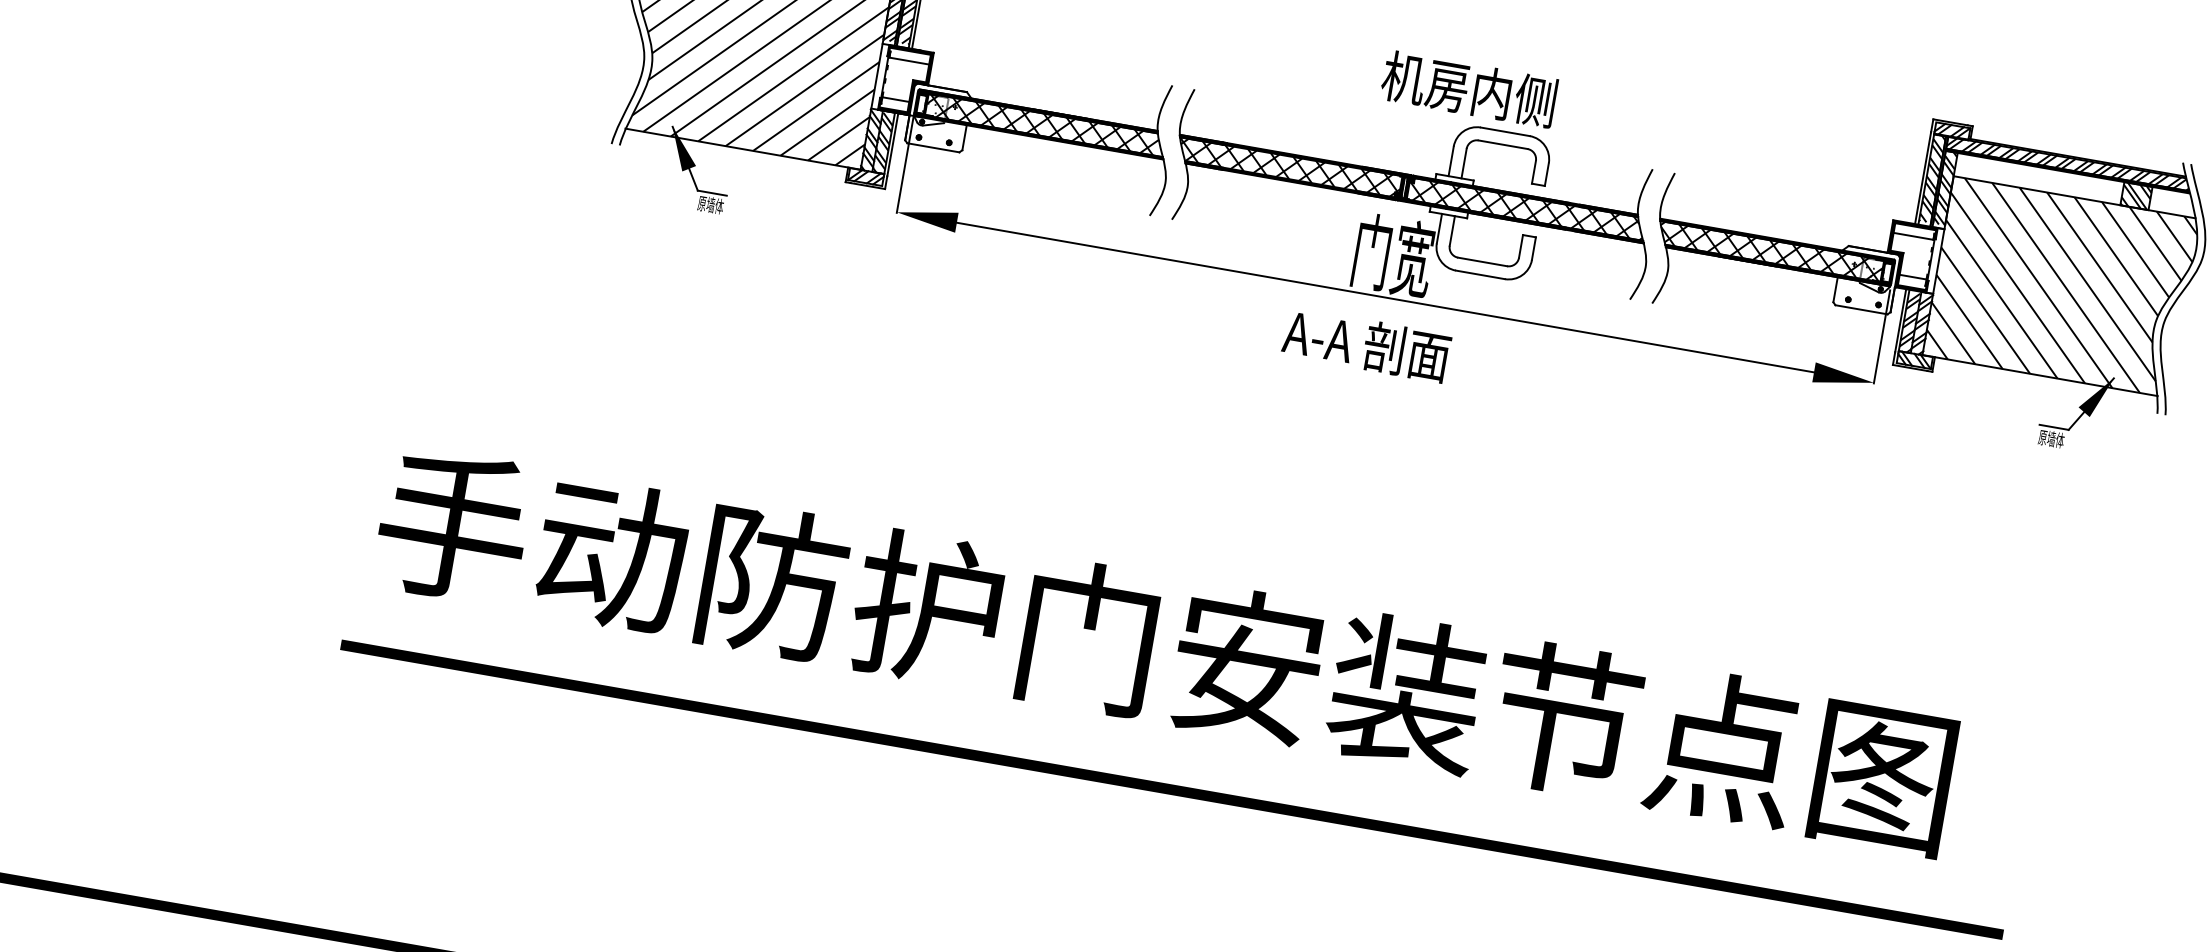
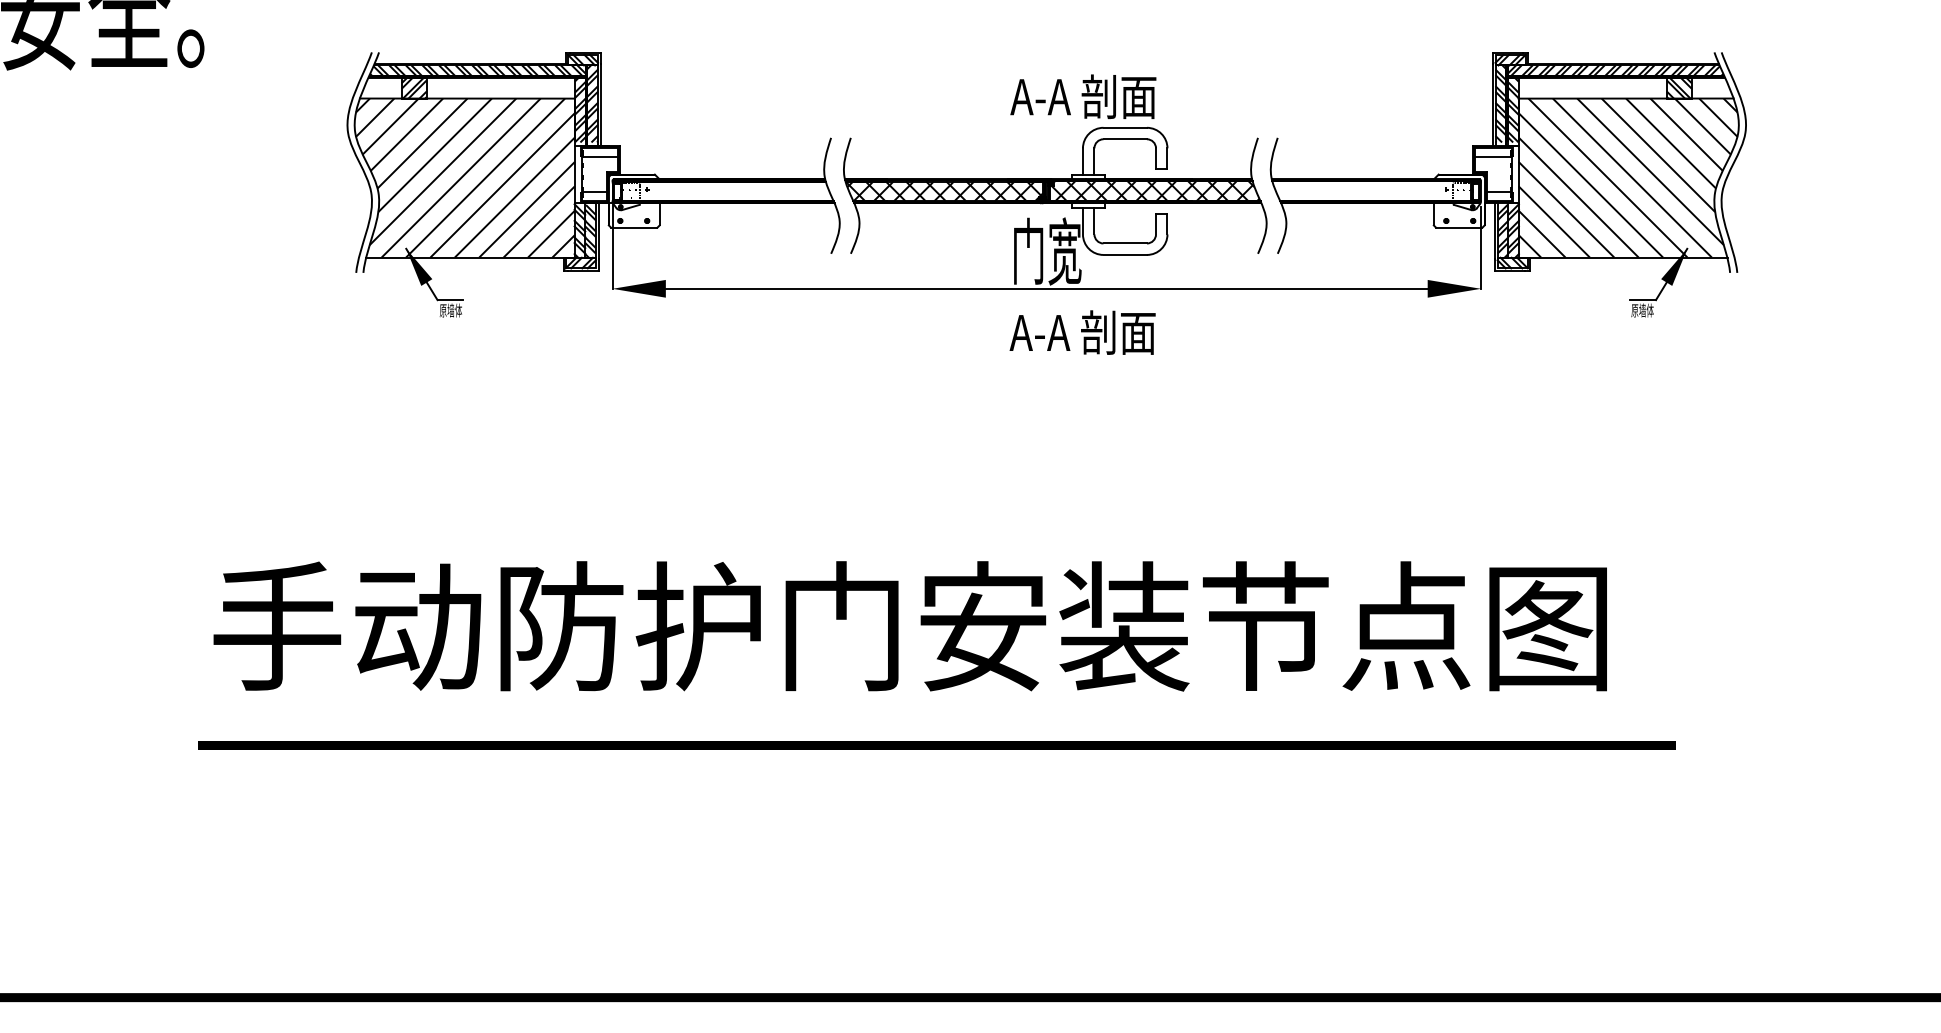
text: (1467, 88) -> (1086, 96), 机房内侧 -> A-A 剖面
hatch: (1045, 125) -> (727, 191), removed
hatch: (1771, 252) -> (1372, 191), removed
text: (1366, 344) -> (1082, 332), moved

